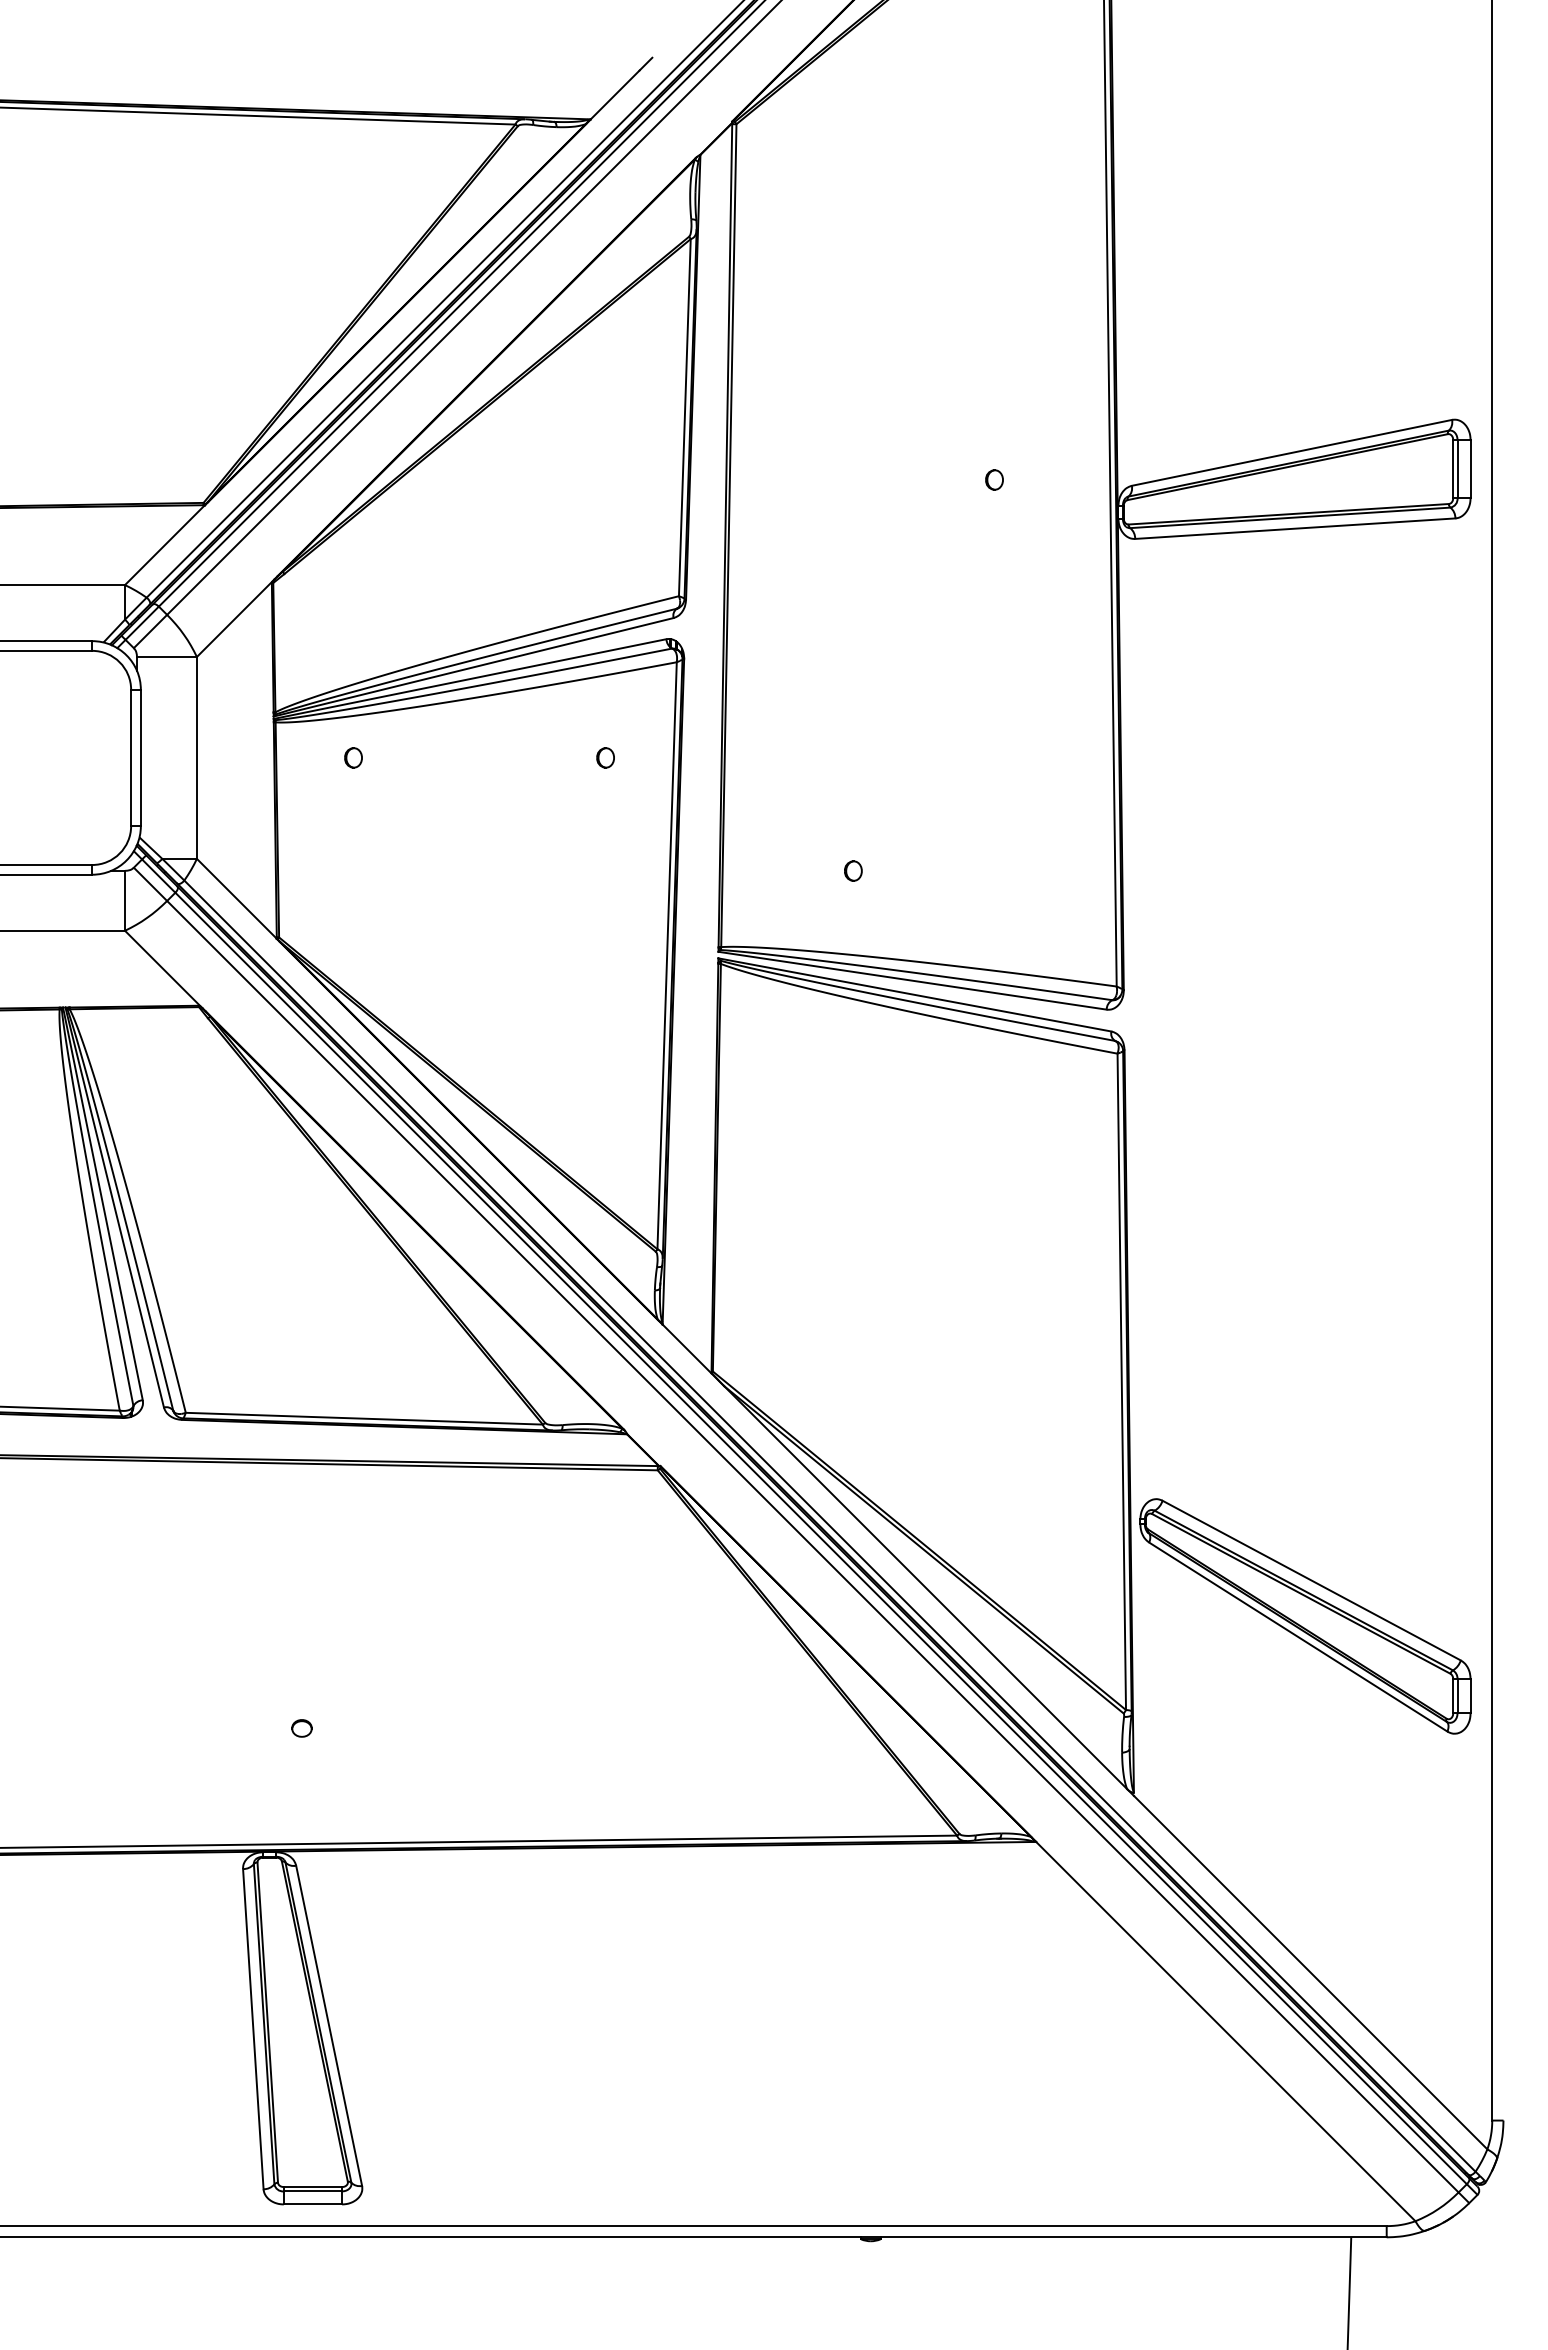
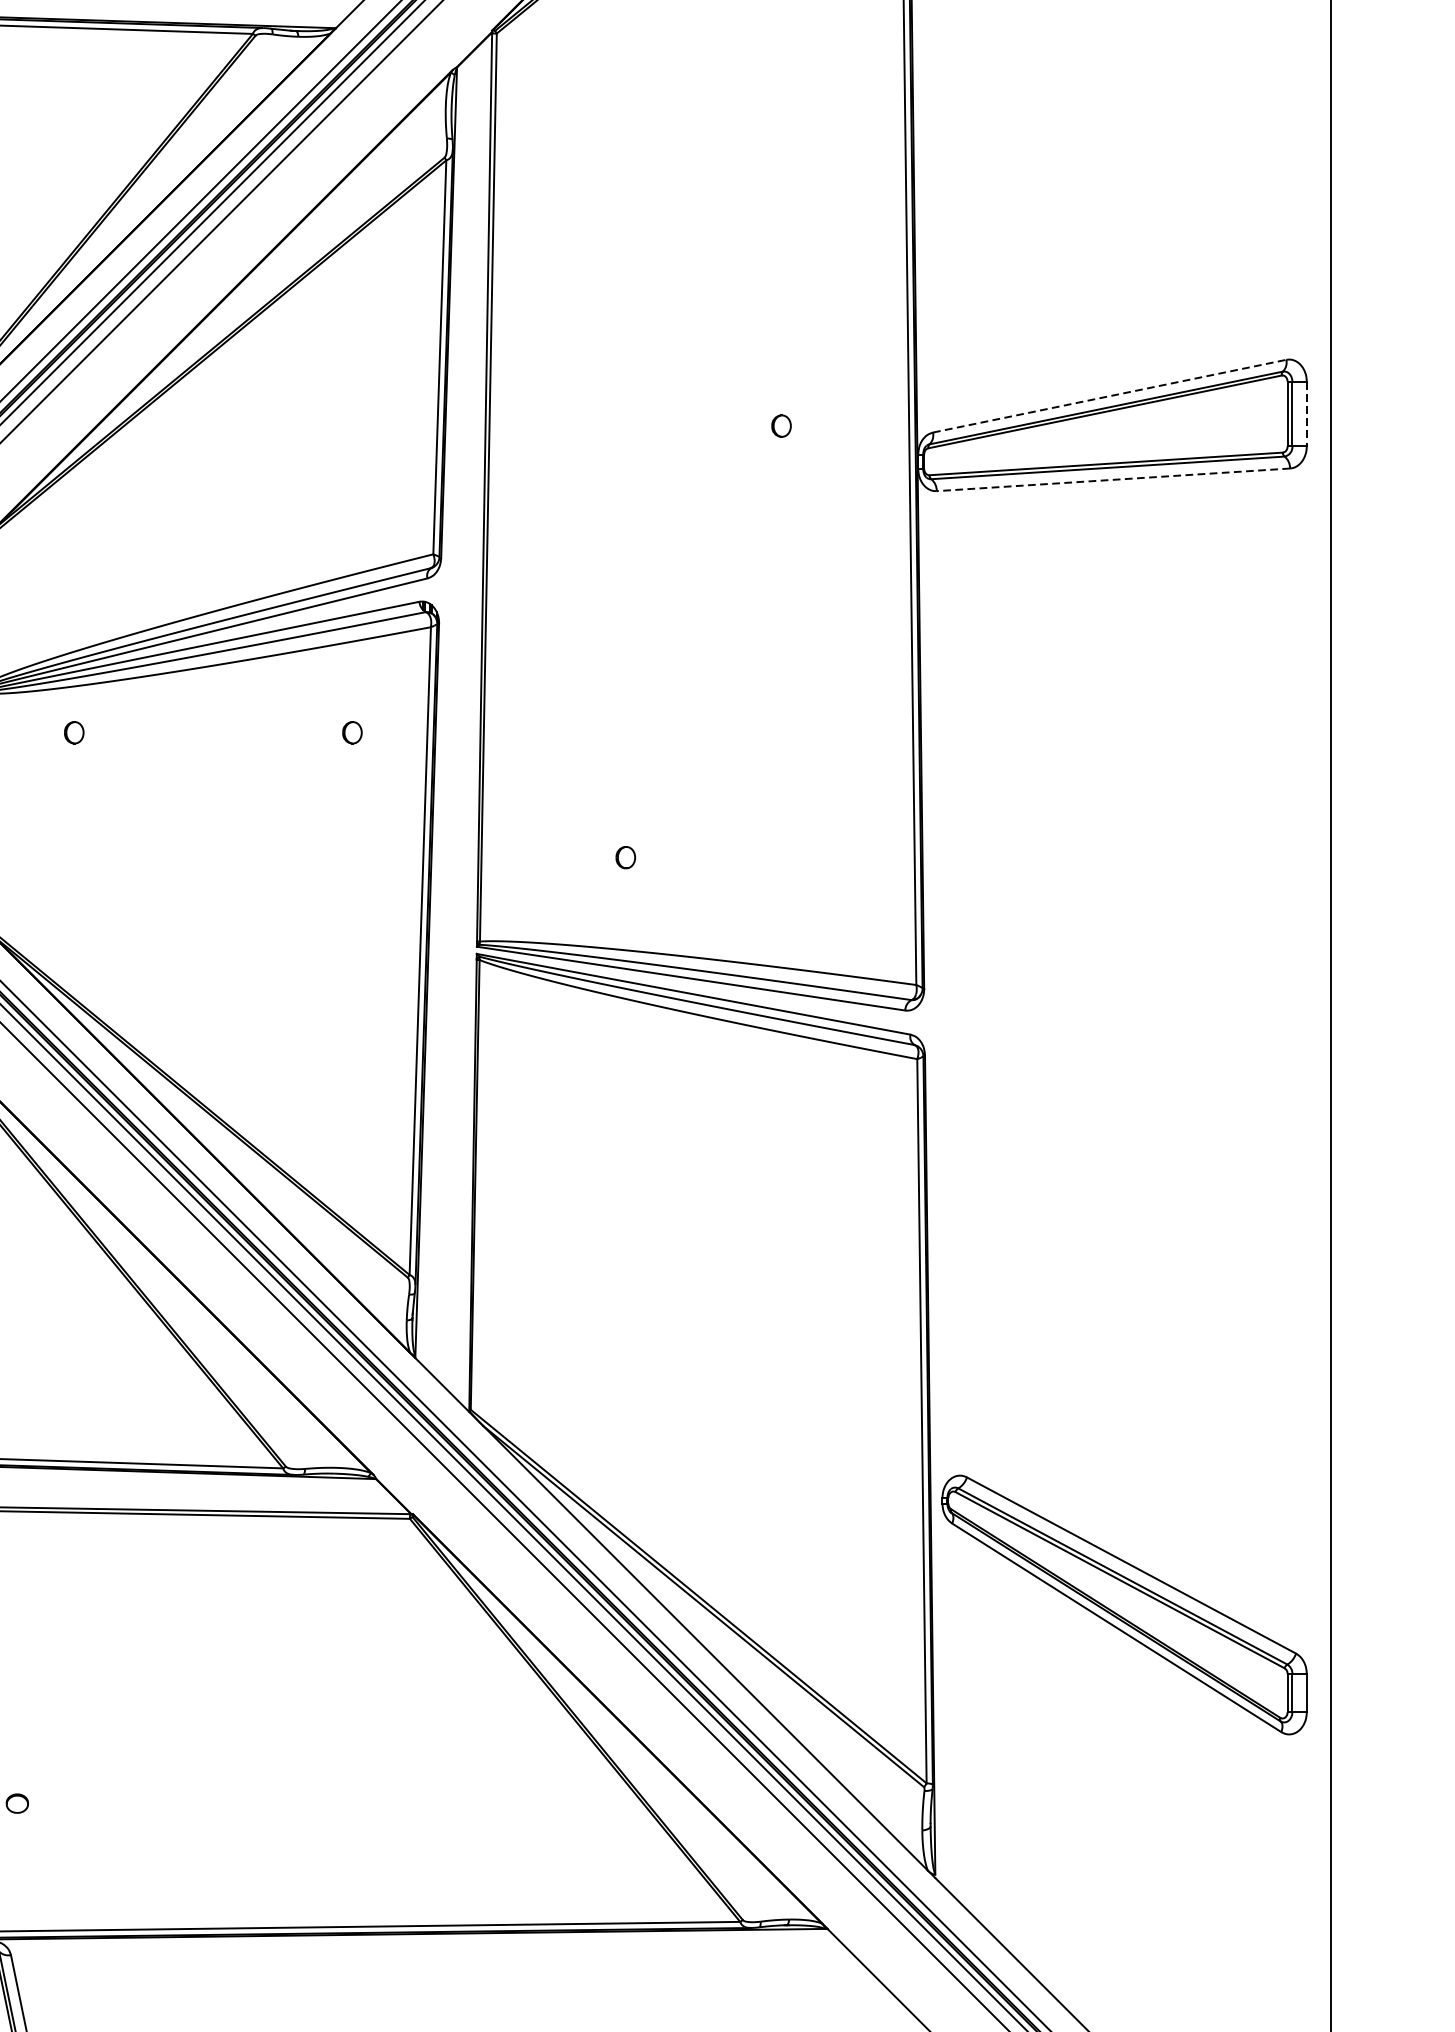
line: (1292, 452) -> (1110, 395), solid -> dashed
line: (1470, 469) -> (1306, 414), solid -> dashed
line: (1294, 528) -> (1112, 479), solid -> dashed
part: (1305, 1616) -> (1124, 1605), moved

